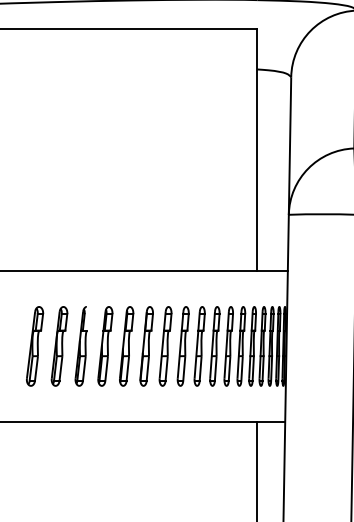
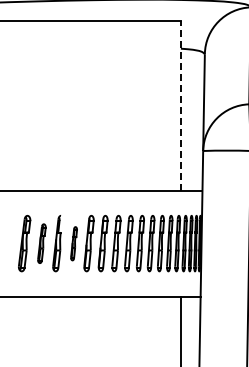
line: (256, 150) -> (180, 105), solid -> dashed
part: (59, 346) -> (41, 243), size x0.7
part: (104, 346) -> (73, 243), size x0.6

